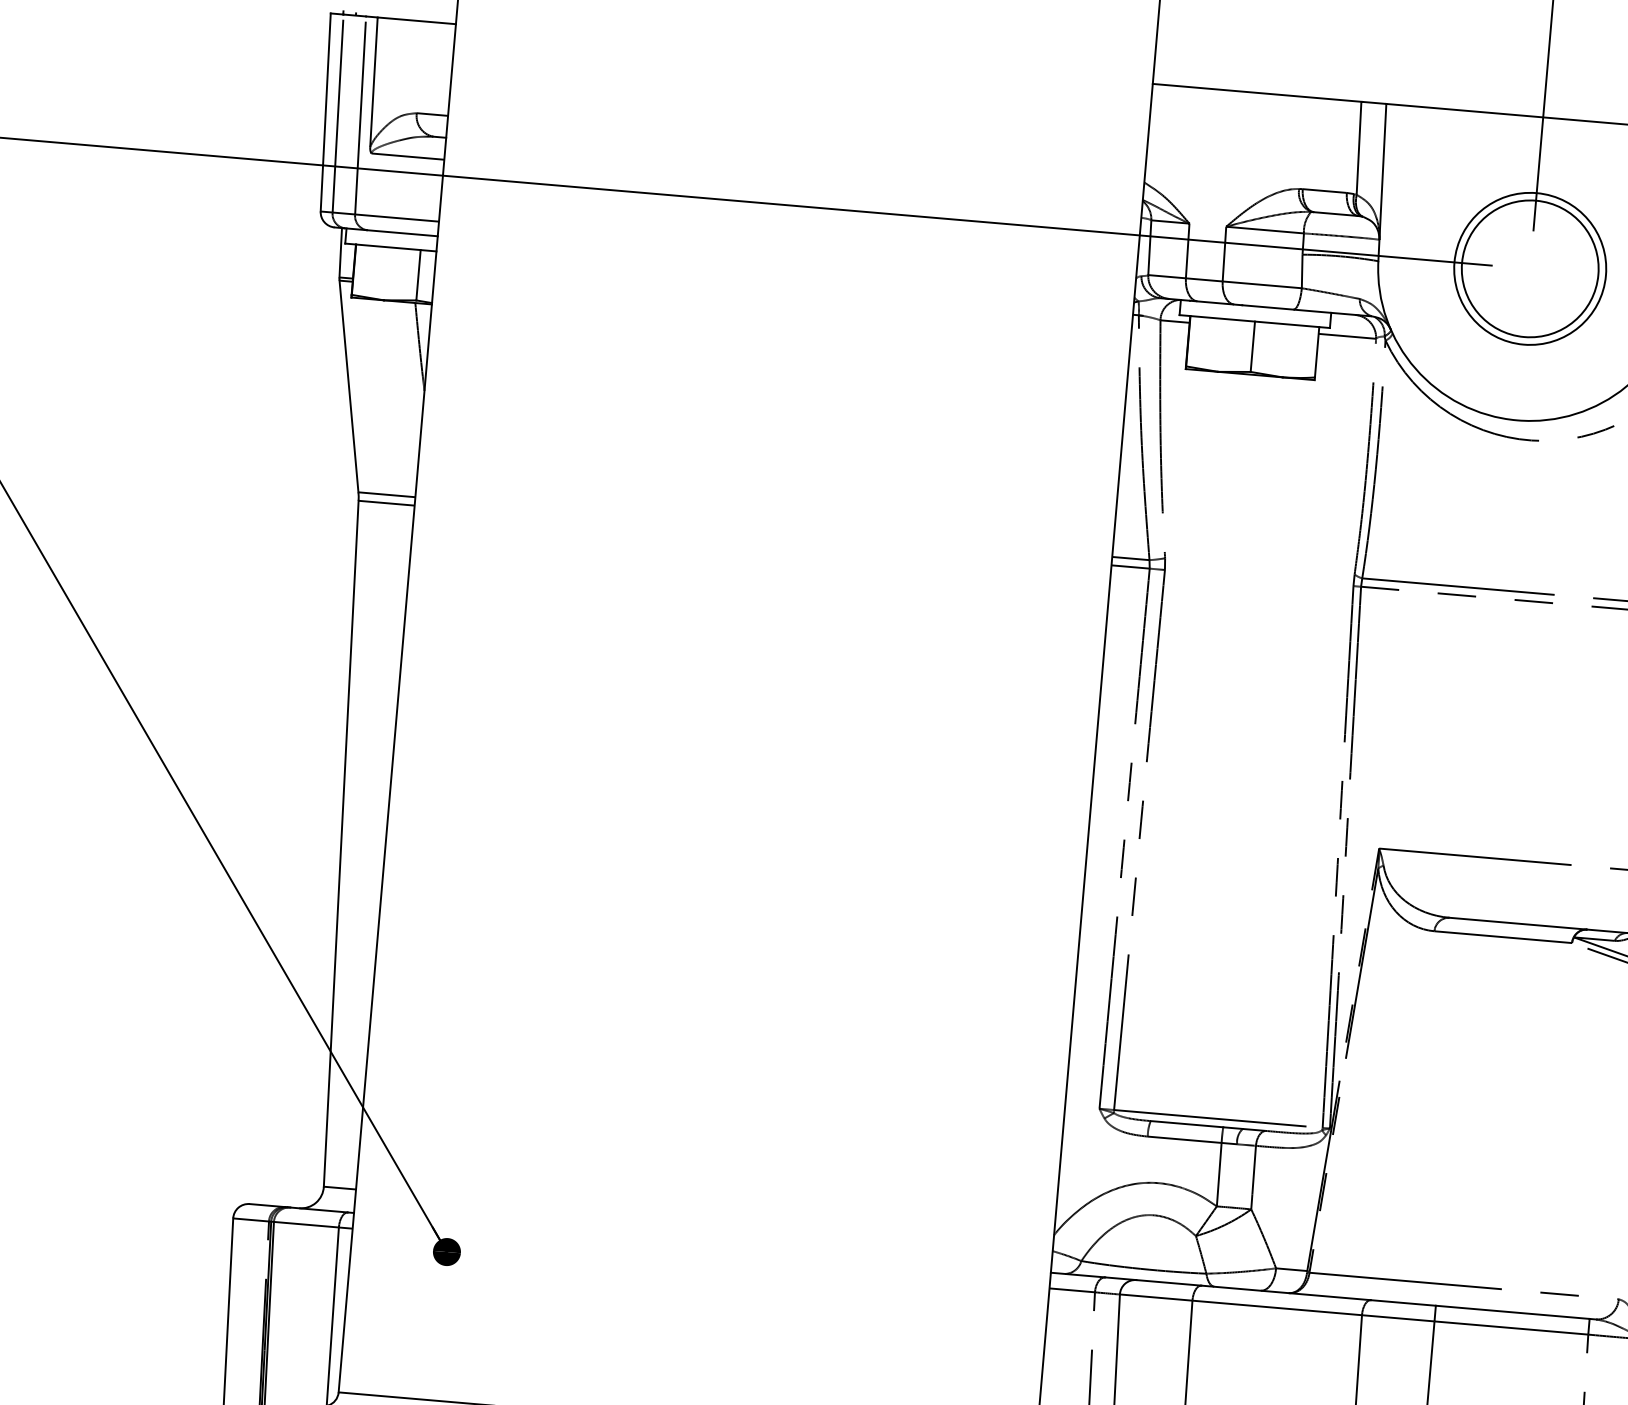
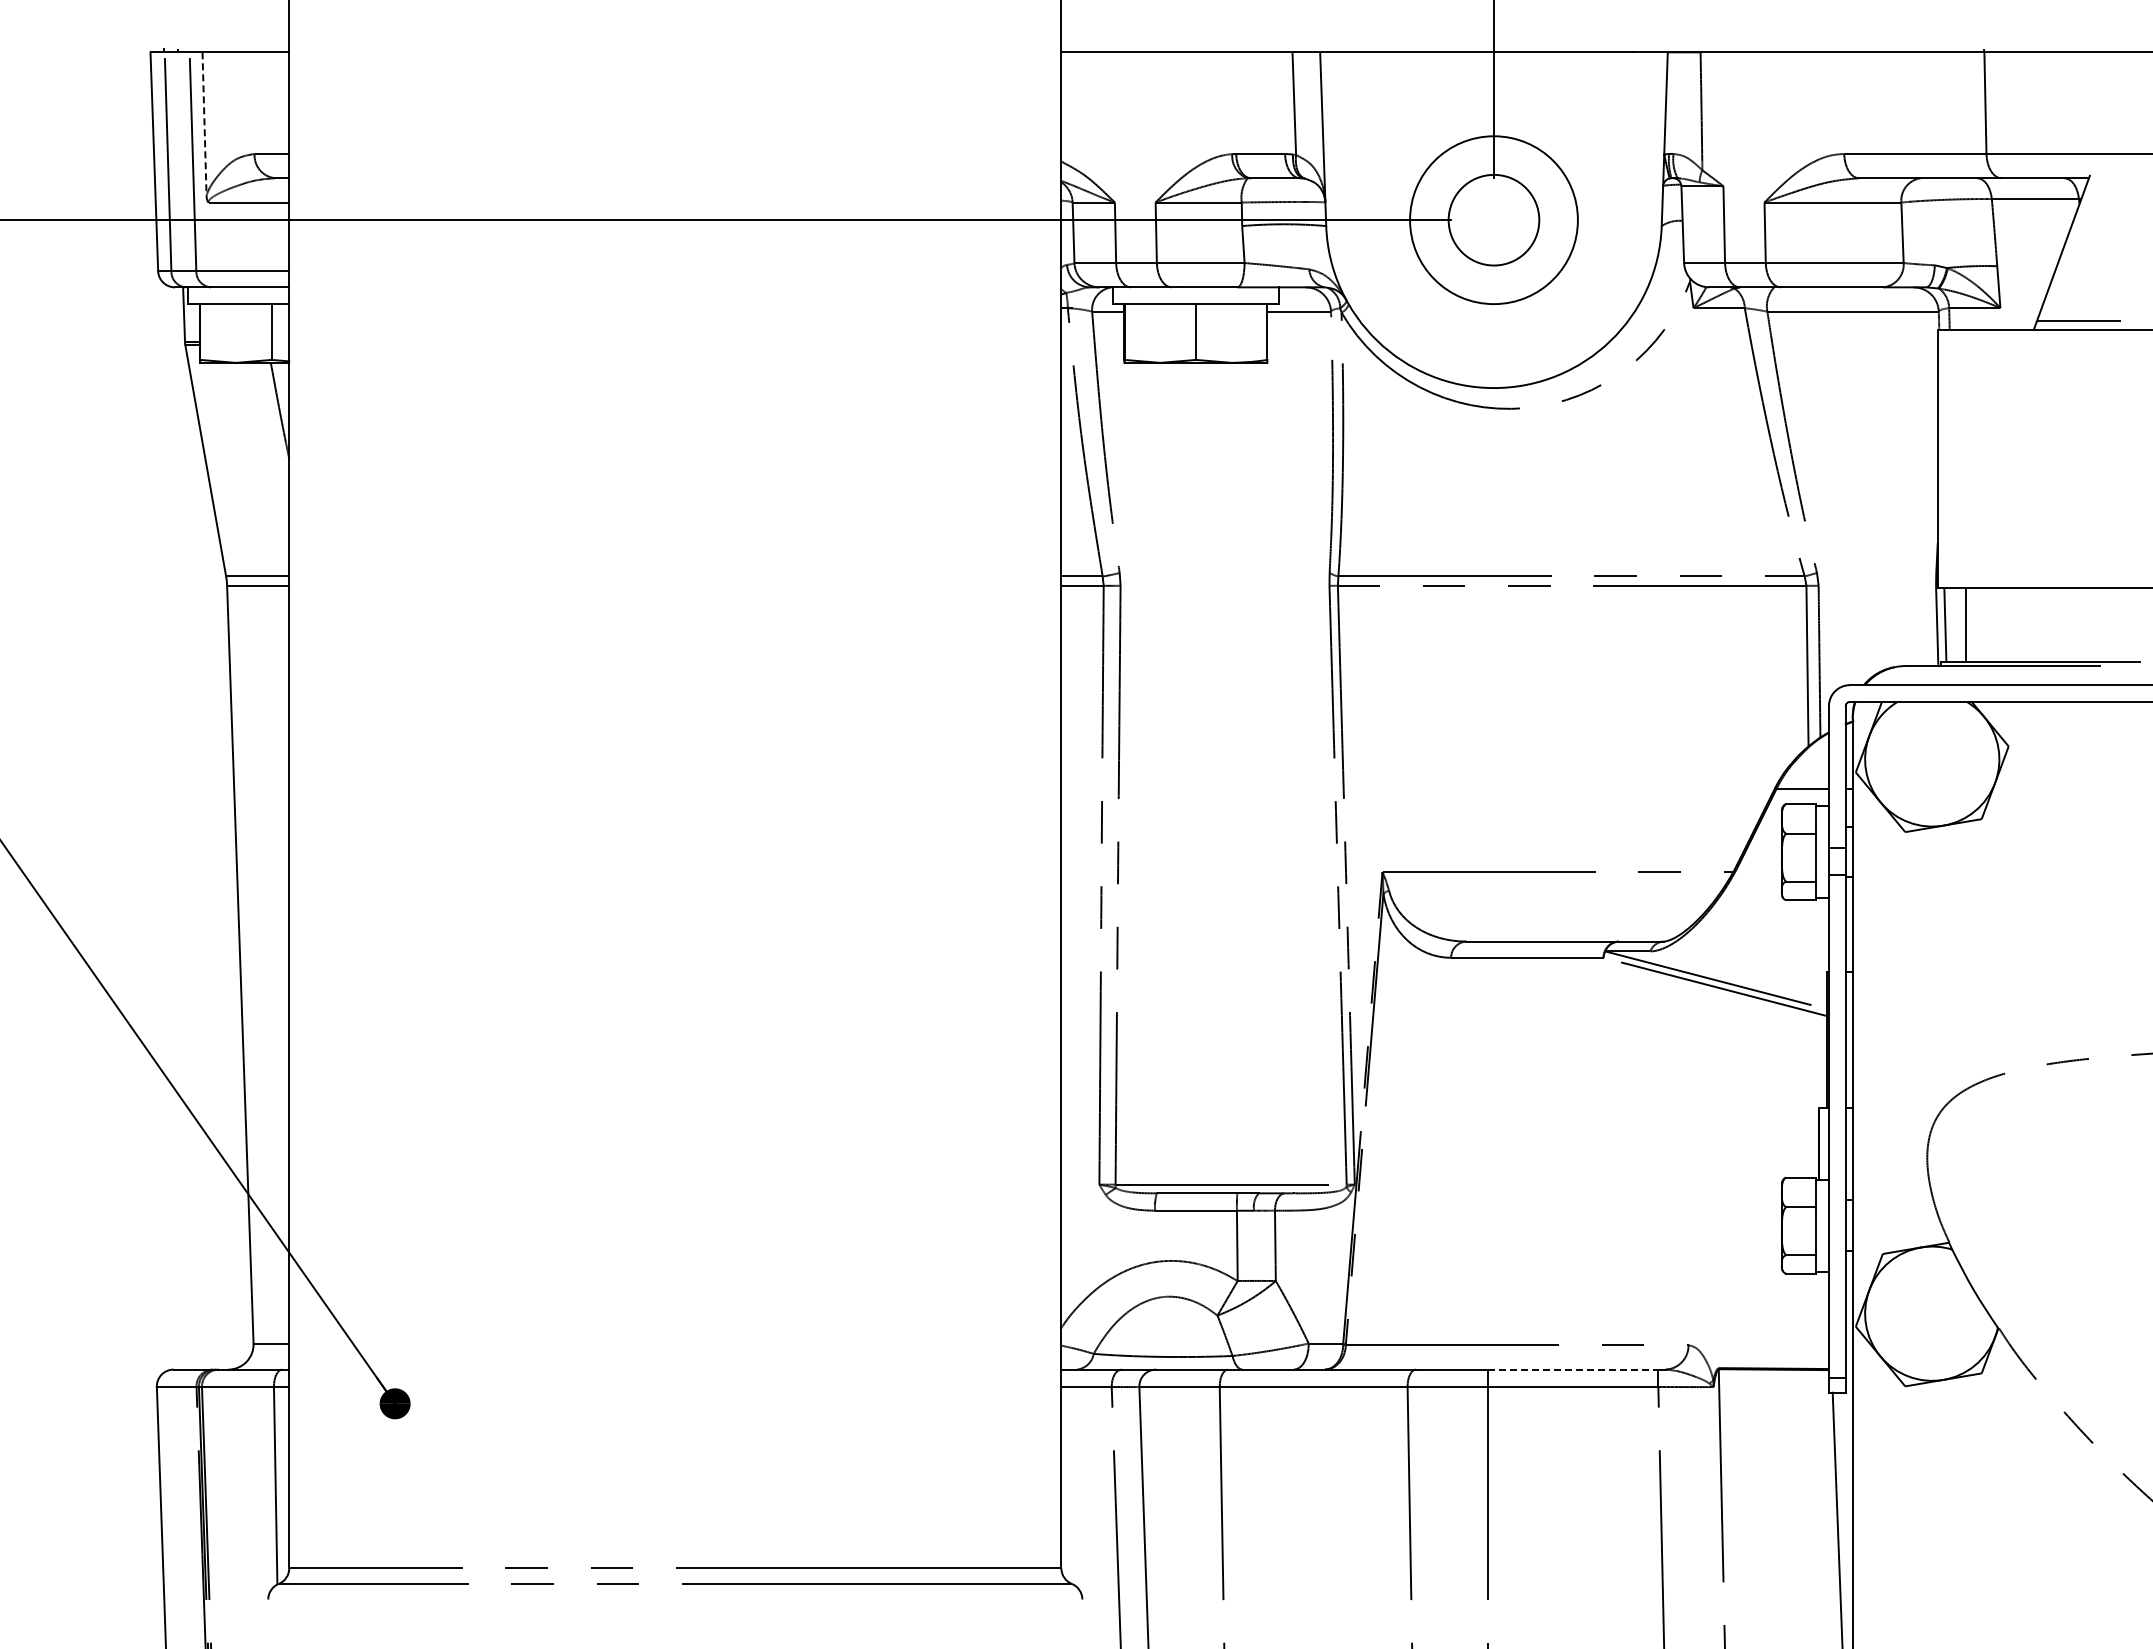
line: (373, 83) -> (204, 125), solid -> dashed
circle: (1529, 268) -> (1493, 219), size x0.6
line: (1513, 1312) -> (1573, 1369), solid -> dashed

